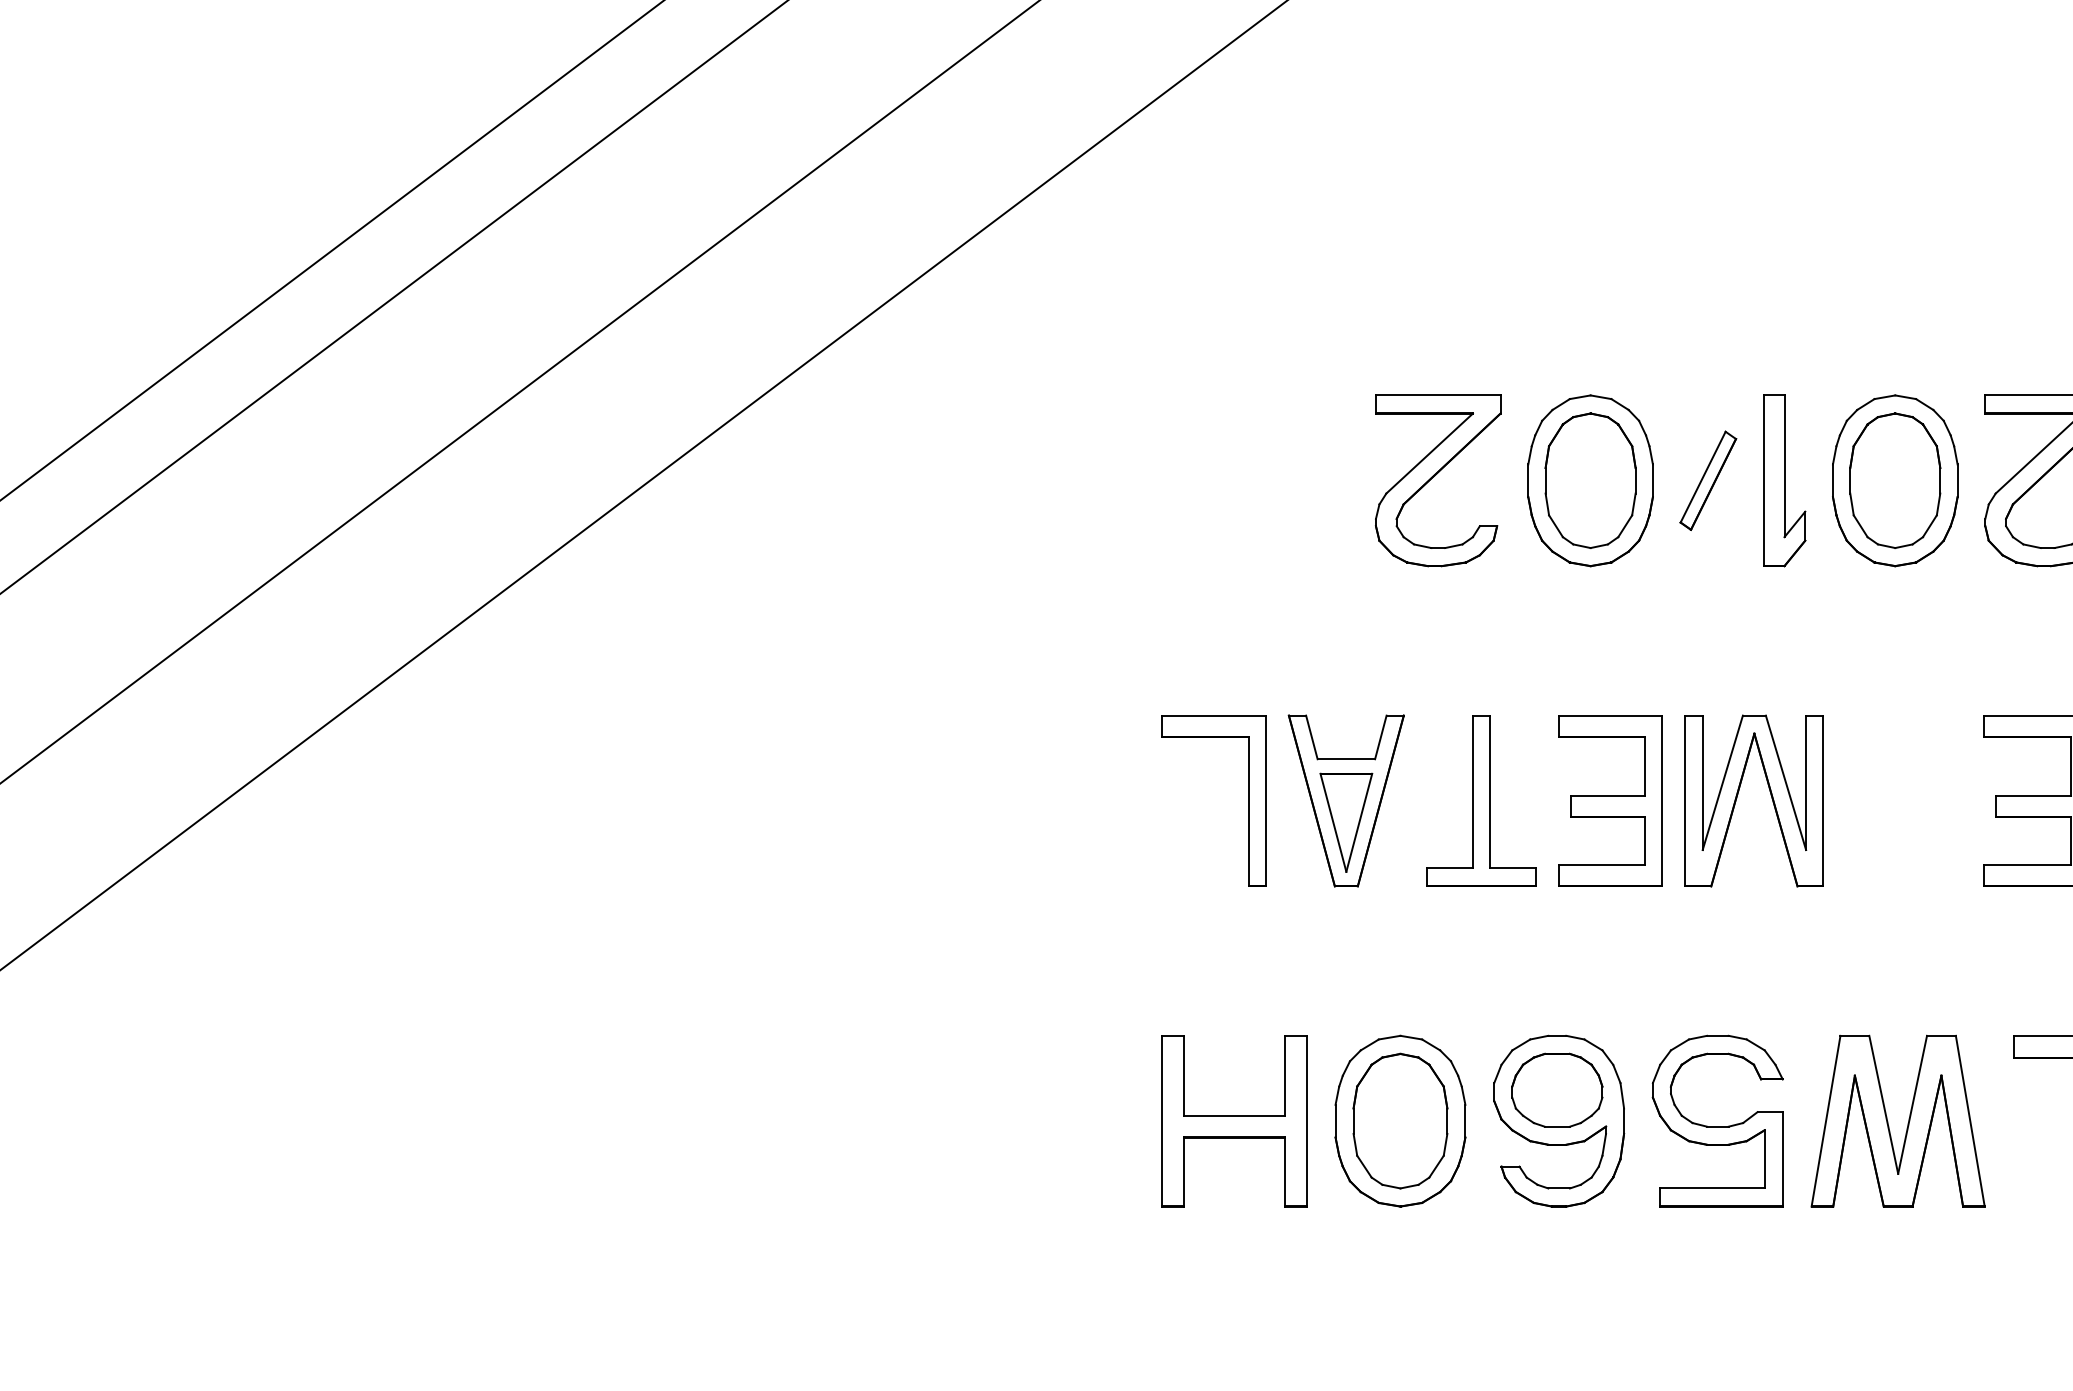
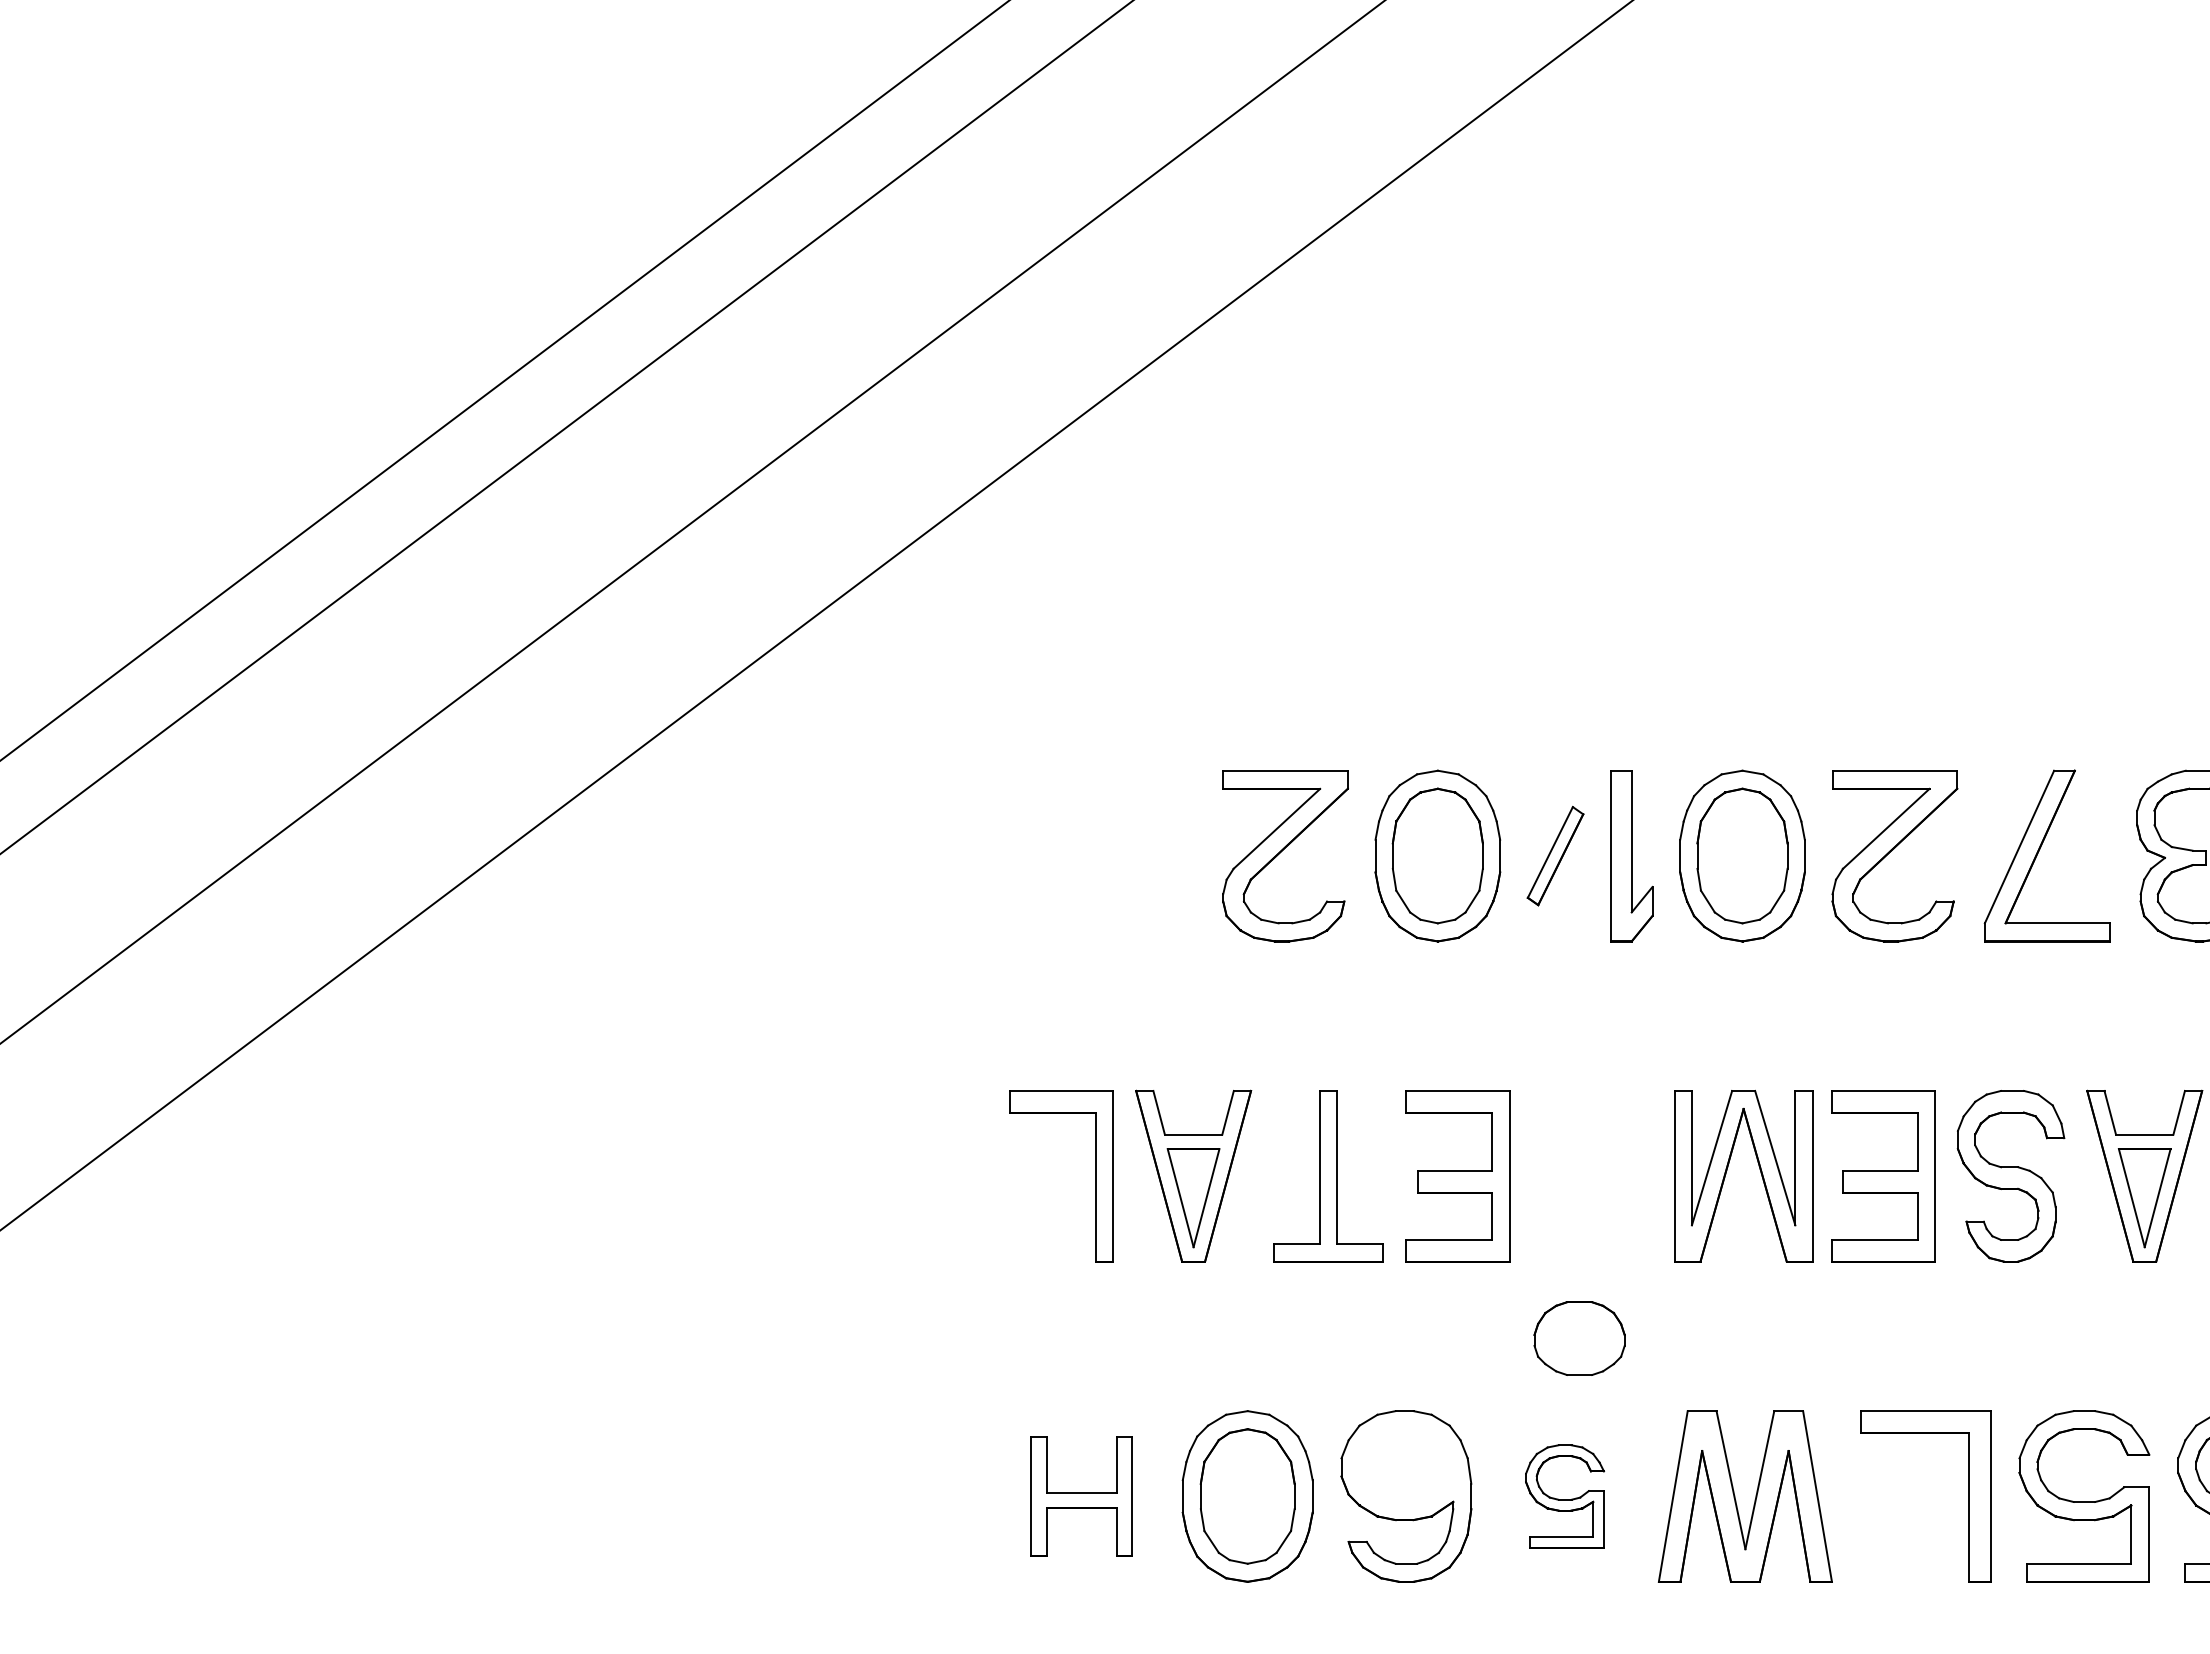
part: (1738, 795) -> (1727, 1170), moved
part: (1557, 1090) -> (1579, 1338), moved
part: (1234, 1121) -> (1081, 1496), size x0.7
part: (1717, 1121) -> (1564, 1496), size x0.6

